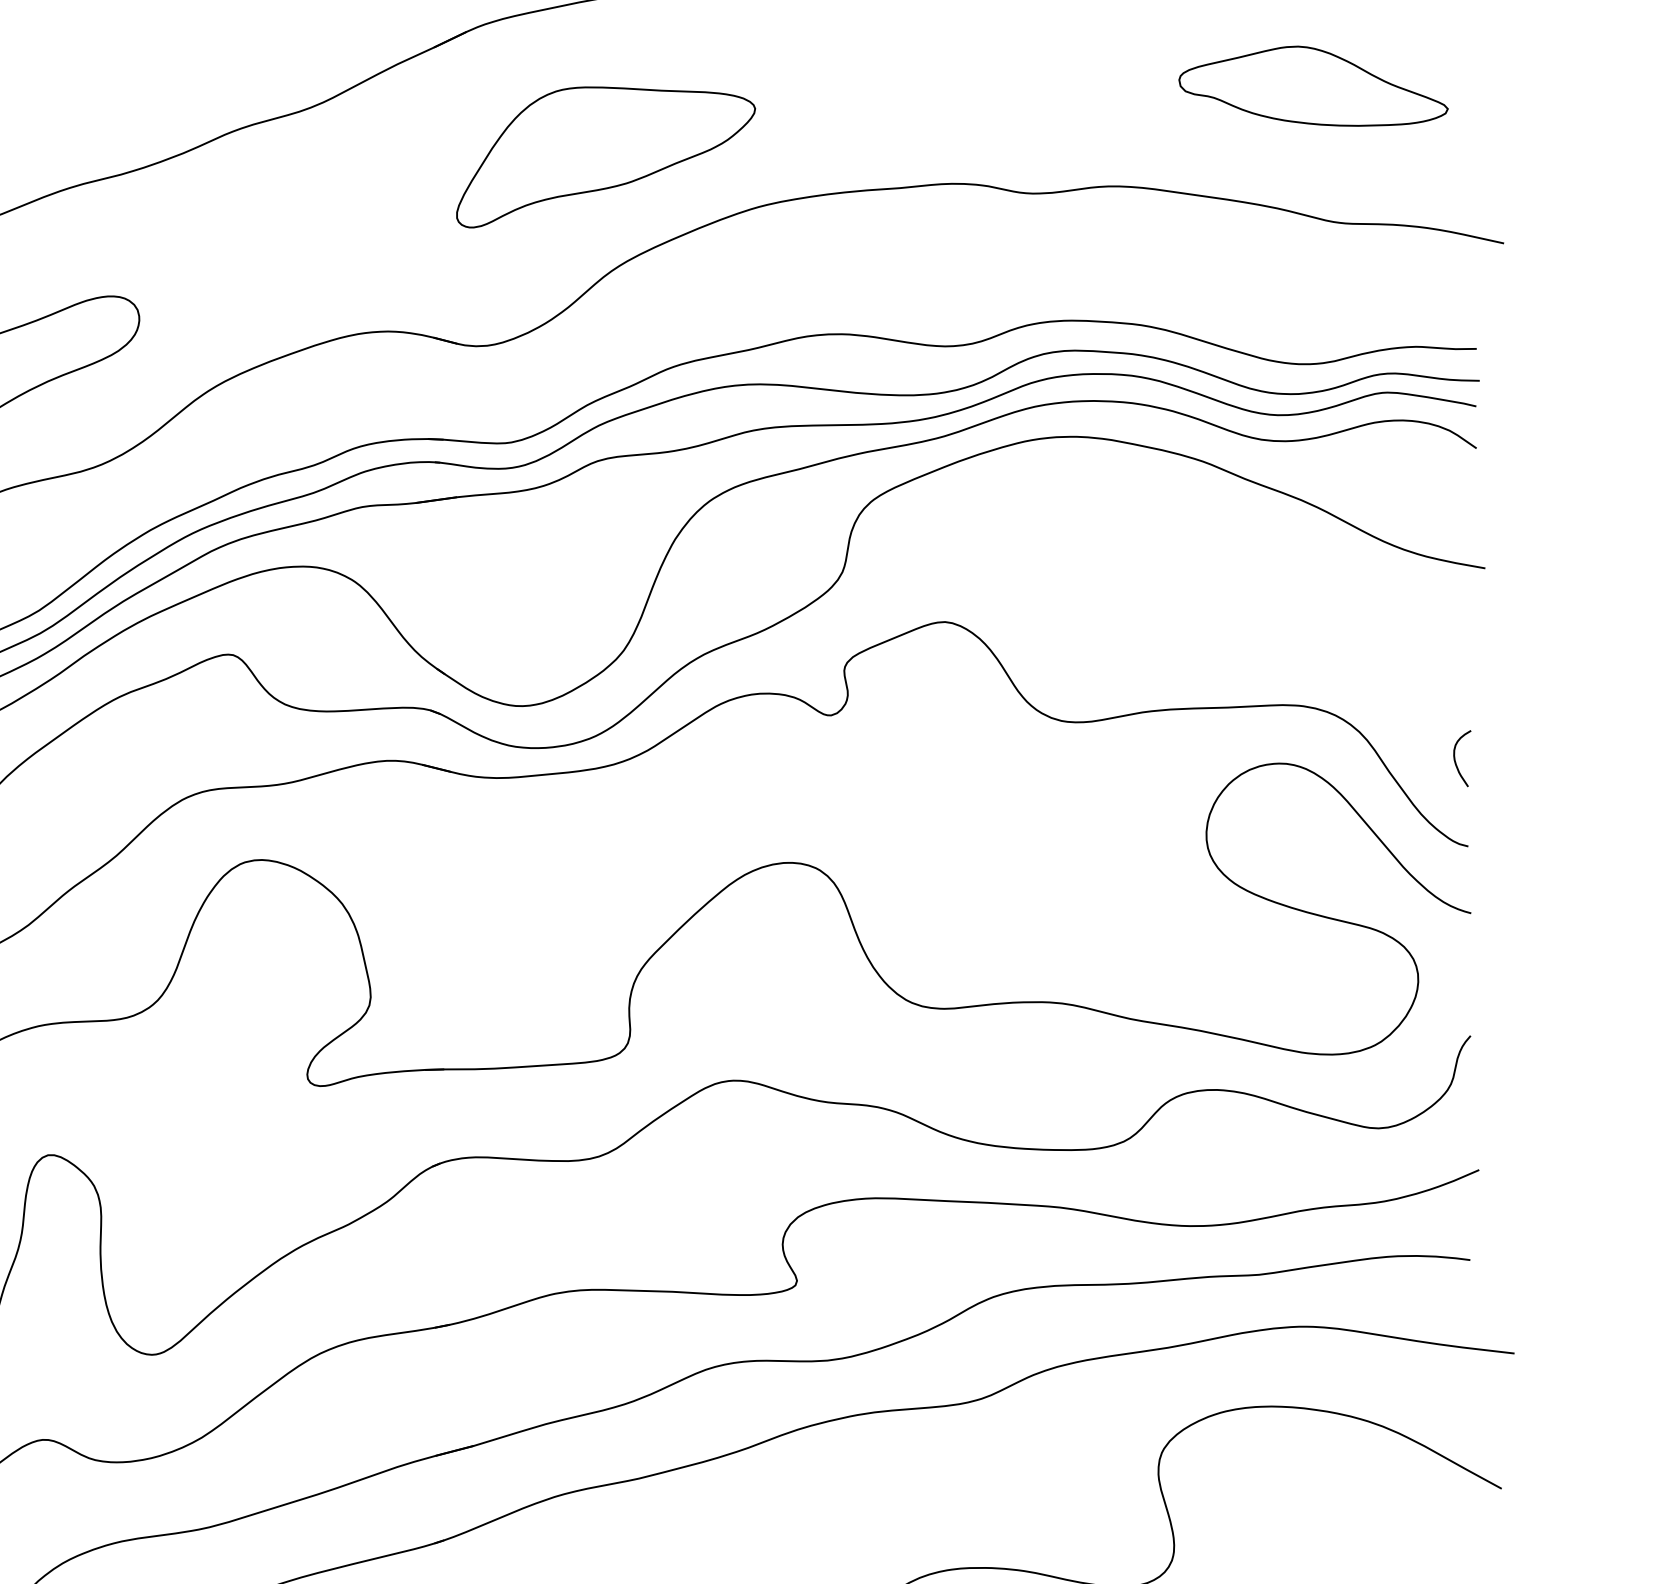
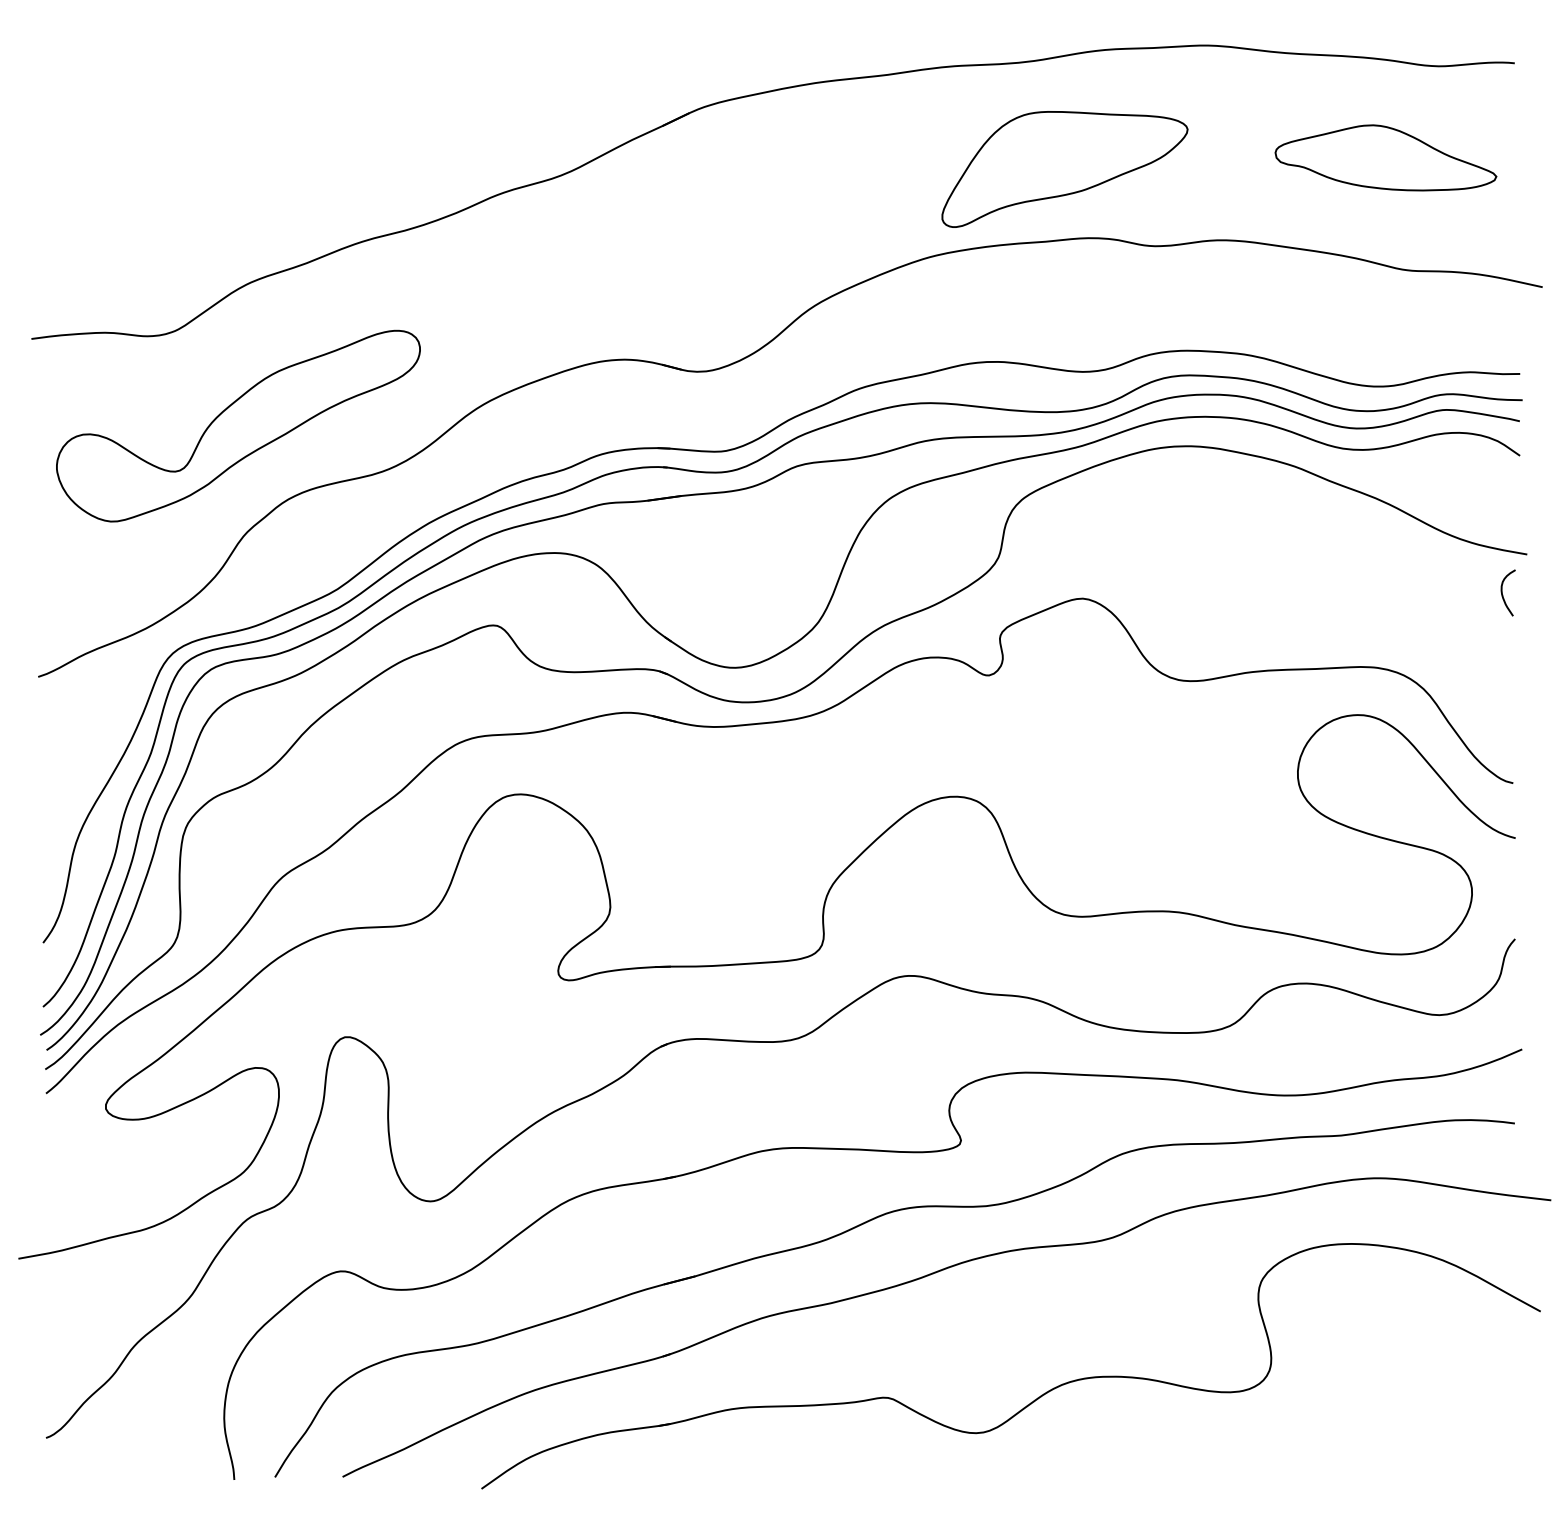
part: (605, 157) -> (1064, 169), moved
curve: (1455, 758) -> (1502, 592), moved

